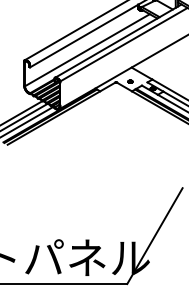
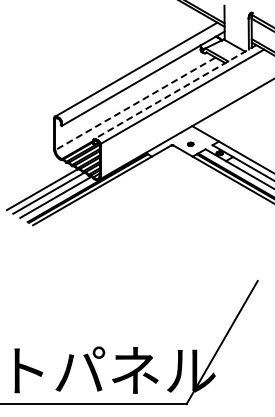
line: (118, 41) -> (175, 92), solid -> dashed
line: (87, 49) -> (135, 103), solid -> dashed

